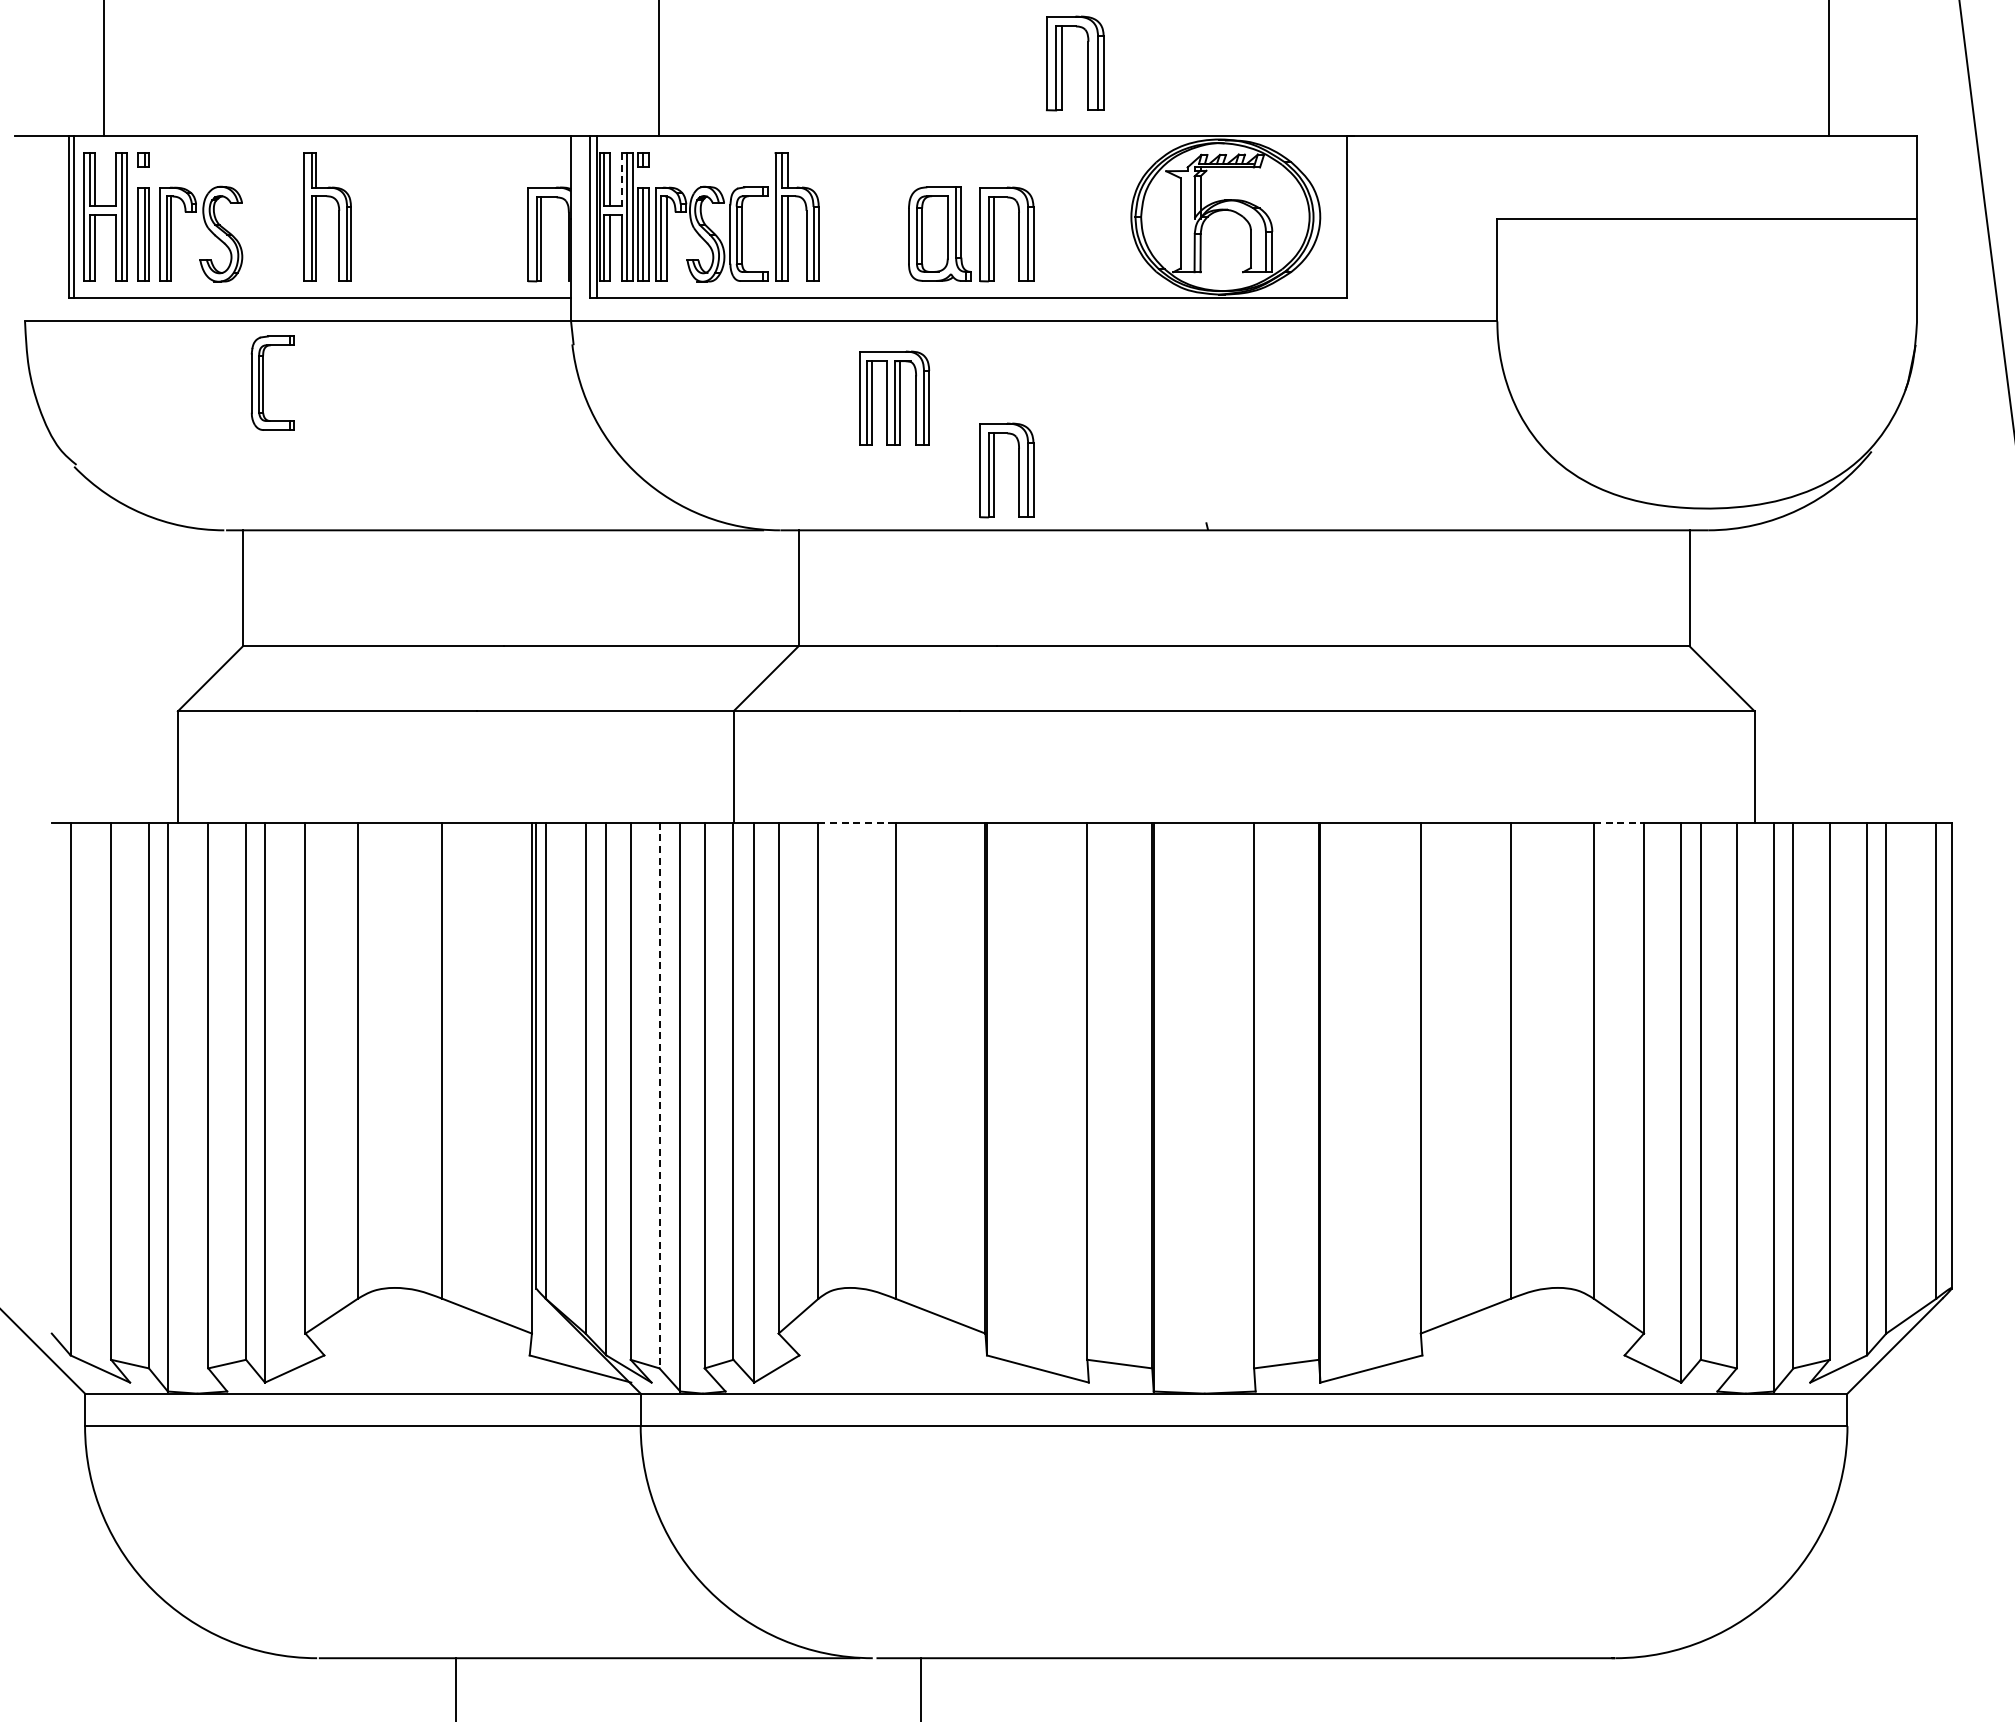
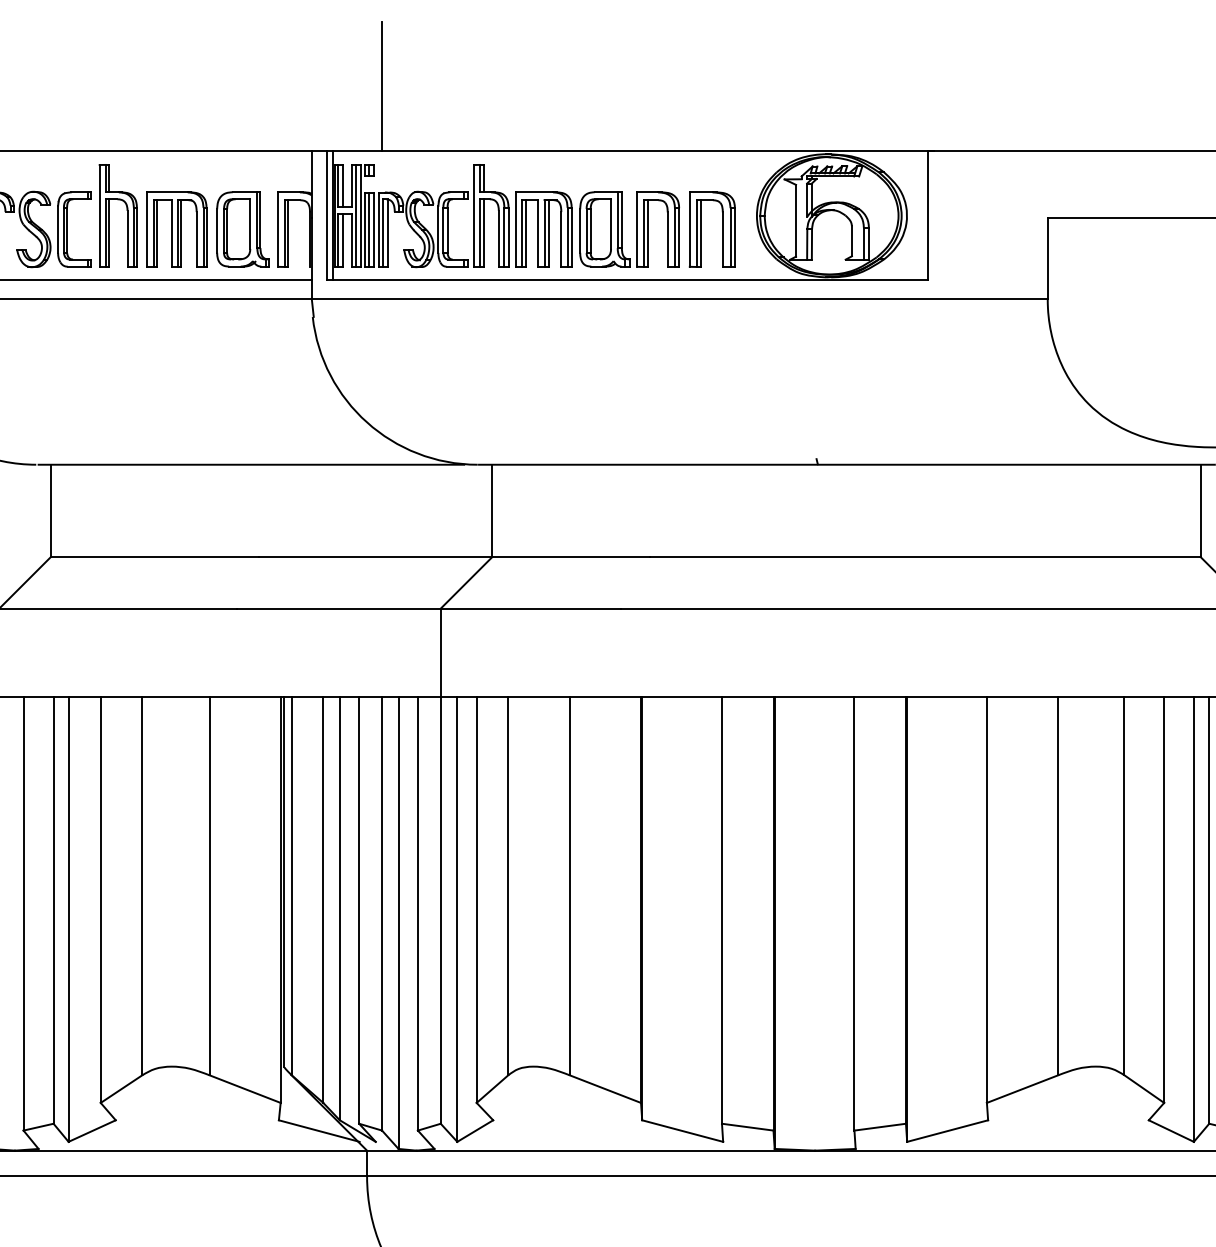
part: (1087, 63) -> (722, 229), moved
line: (622, 179) -> (352, 186), dashed -> solid
part: (401, 233) -> (177, 228), added
part: (484, 233) -> (242, 228), added
part: (263, 382) -> (67, 228), moved
part: (894, 397) -> (544, 228), moved
part: (994, 470) -> (648, 417), removed
line: (857, 822) -> (539, 696), dashed -> solid
line: (1619, 822) -> (1144, 696), dashed -> solid
line: (659, 1095) -> (382, 913), dashed -> solid

